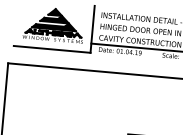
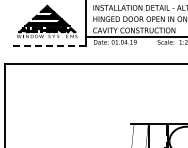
line: (51, 49) -> (46, 46), solid -> dashed

